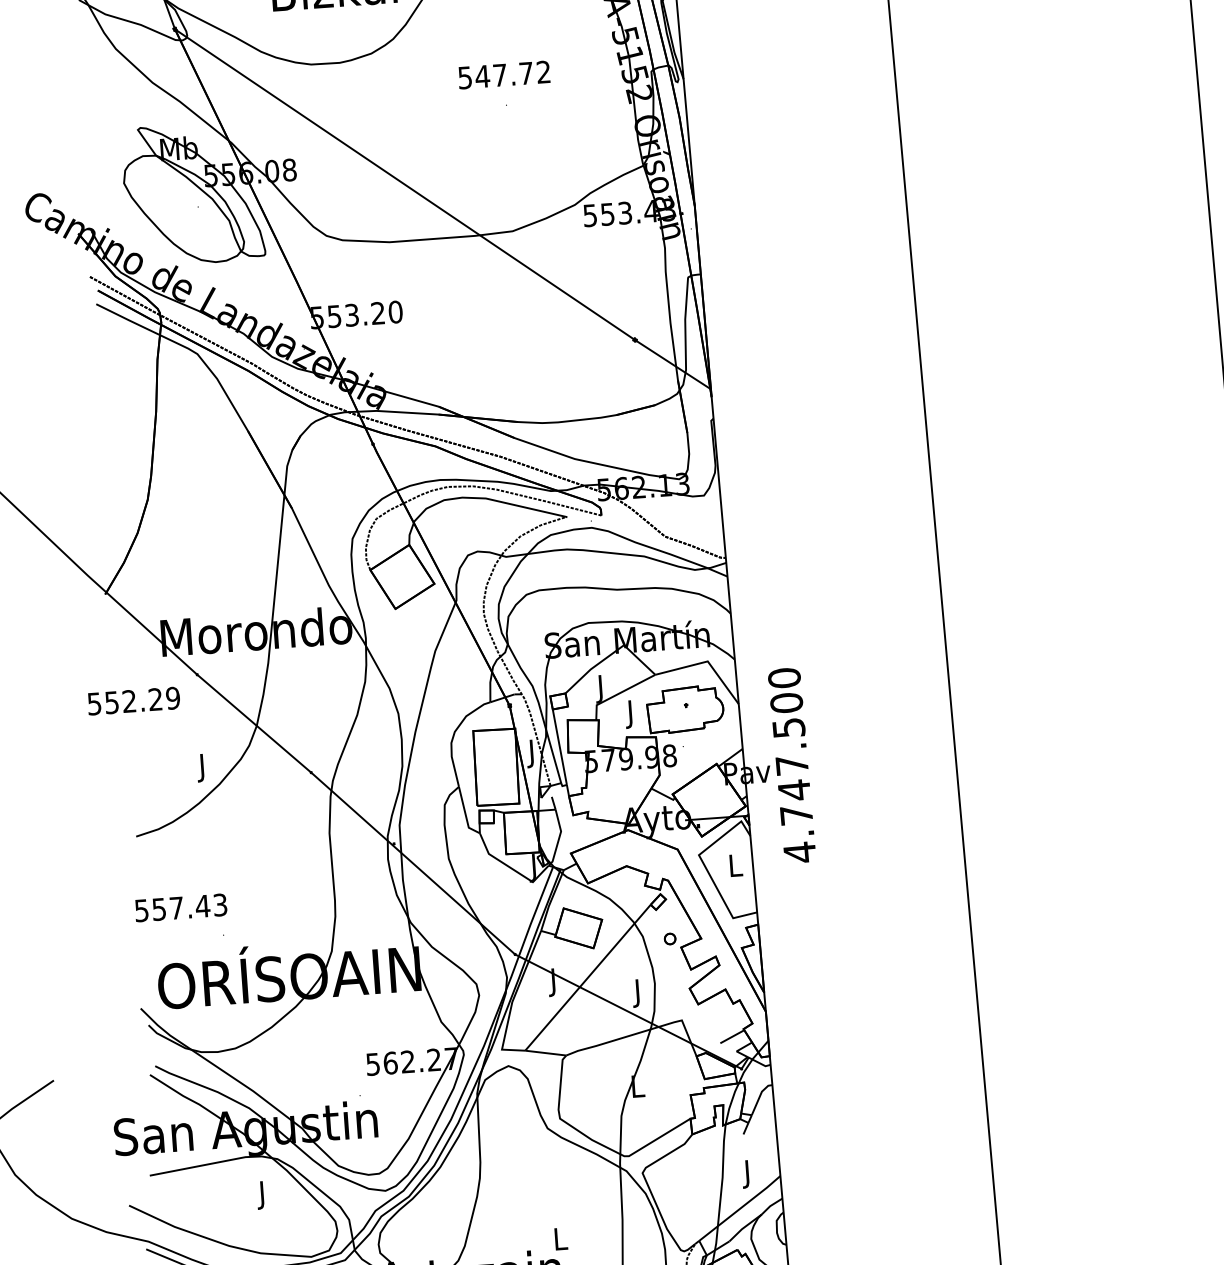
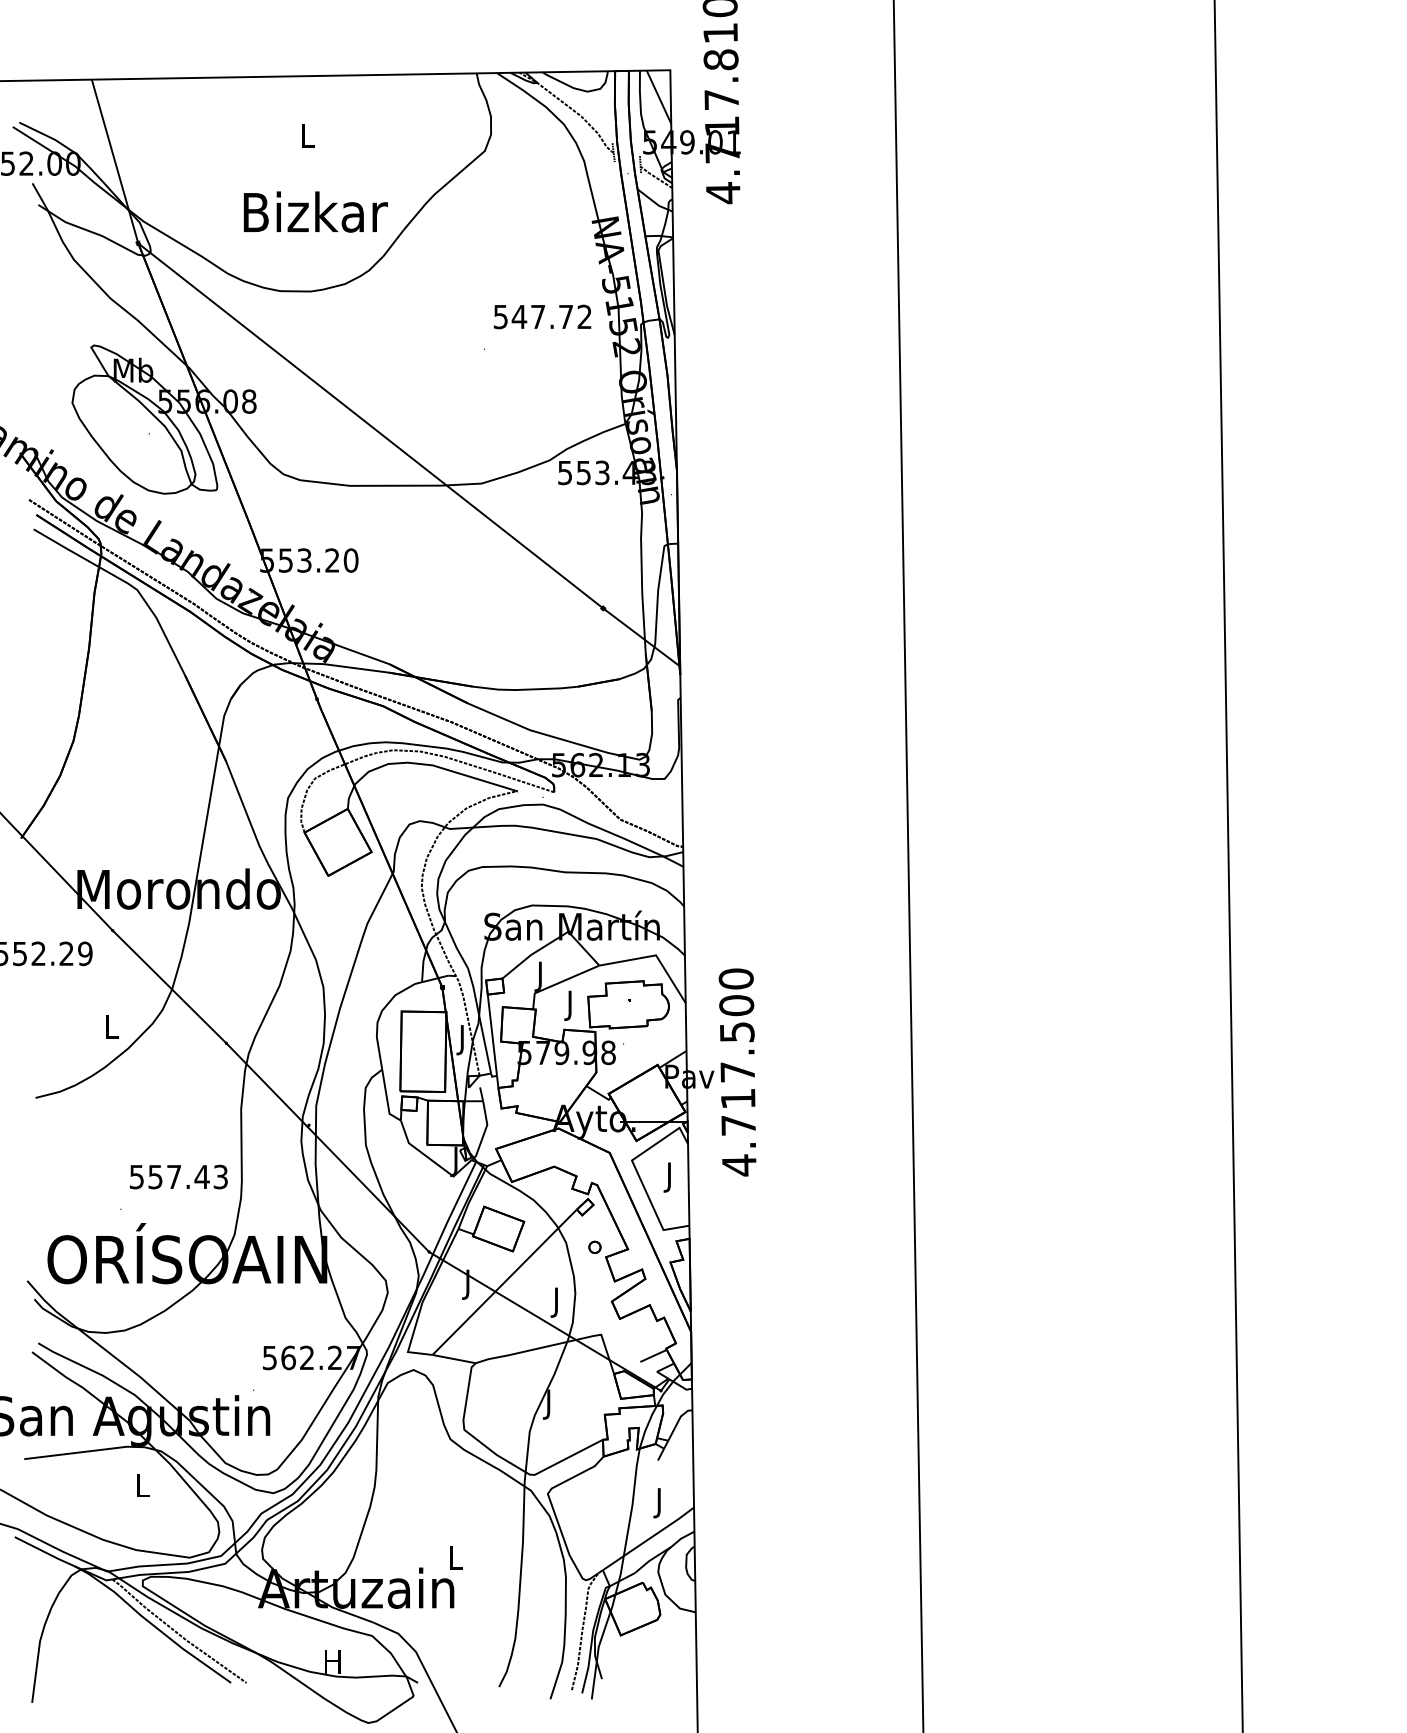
text: (504, 74) -> (542, 316), moved
text: (202, 768) -> (111, 1030), J -> L
text: (794, 789) -> (738, 1098), 4.747.500 -> 4.717.500
text: (735, 868) -> (669, 1177), L -> J
text: (180, 907) -> (178, 1176), moved
text: (638, 1089) -> (549, 1404), L -> J
text: (262, 1195) -> (142, 1488), J -> L

